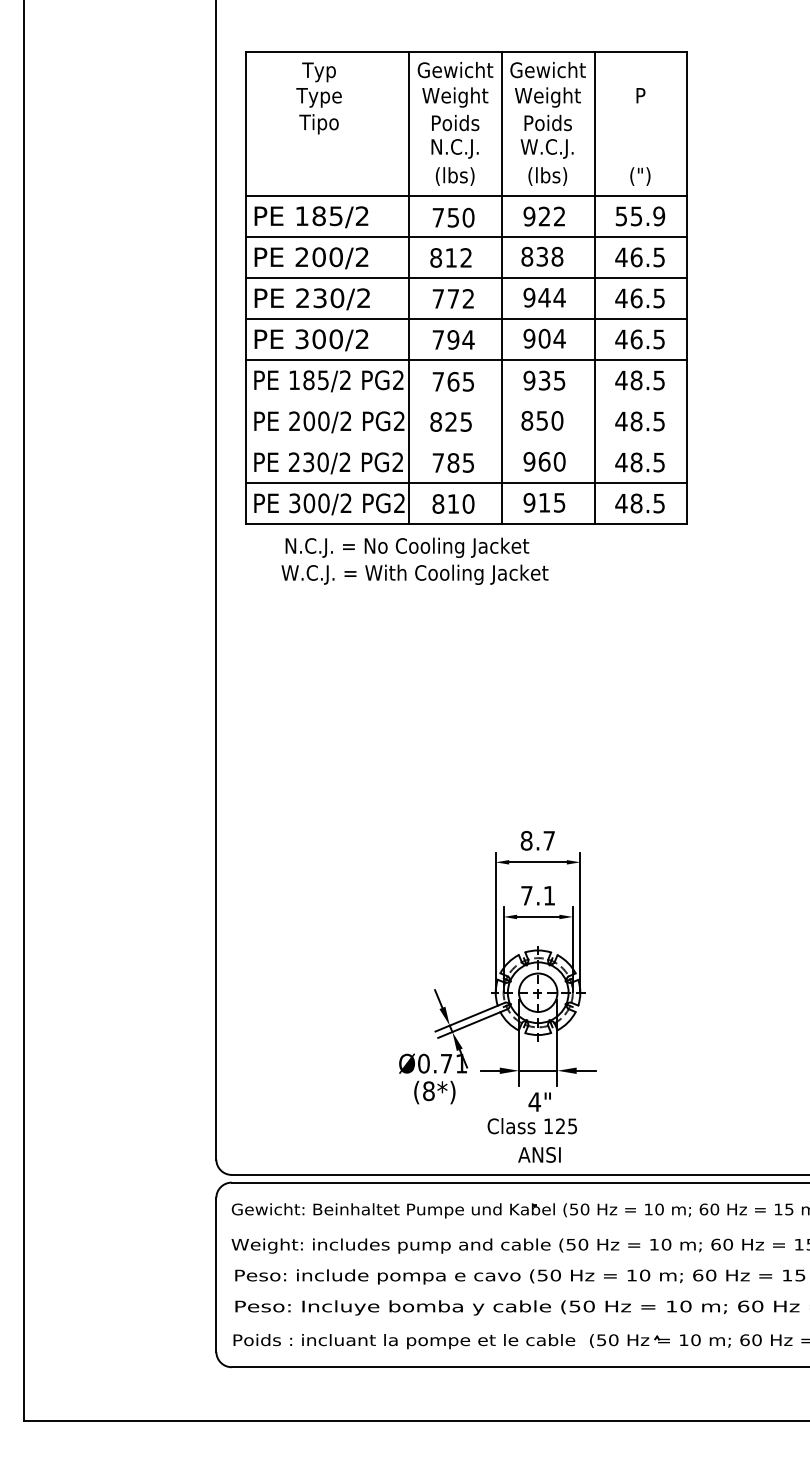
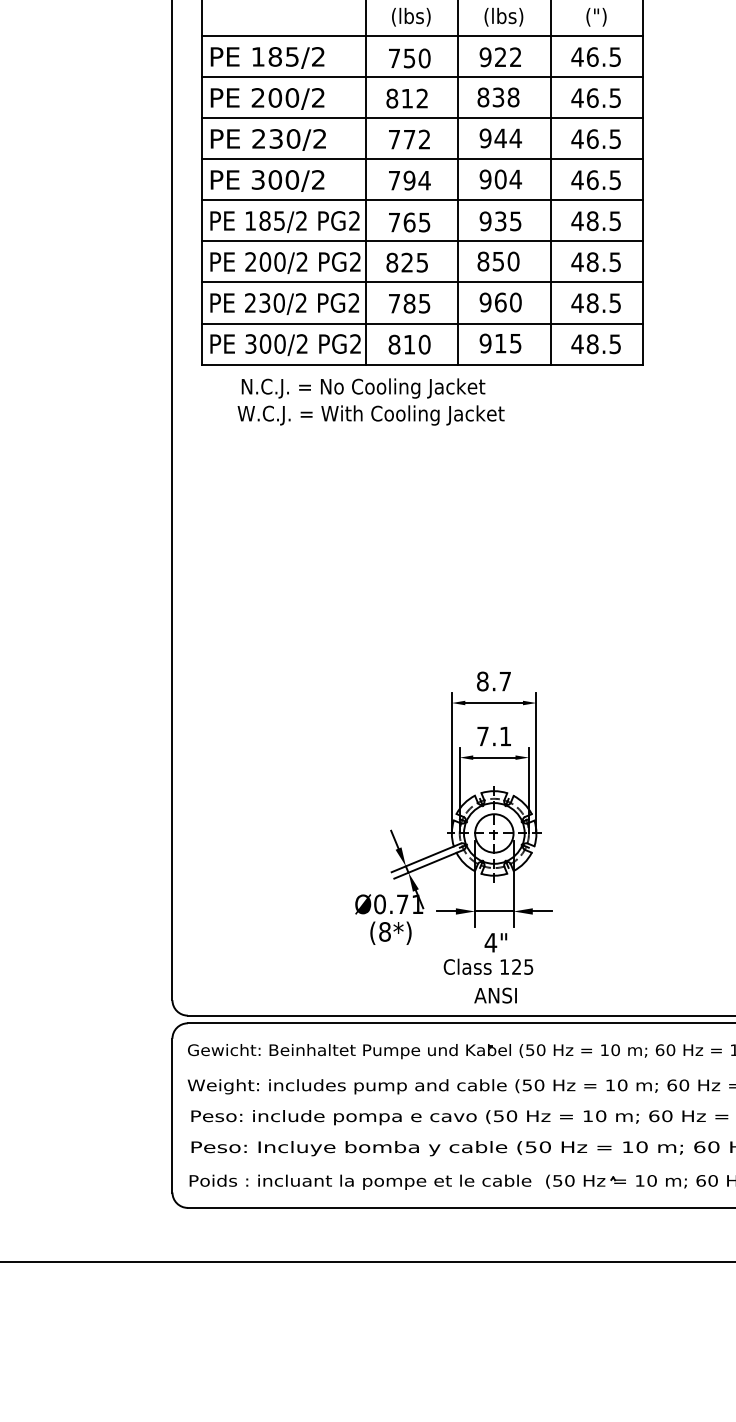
text: (640, 216) -> (596, 57), 55.9 -> 46.5
line: (466, 400) -> (422, 241), added
line: (466, 441) -> (422, 282), added

